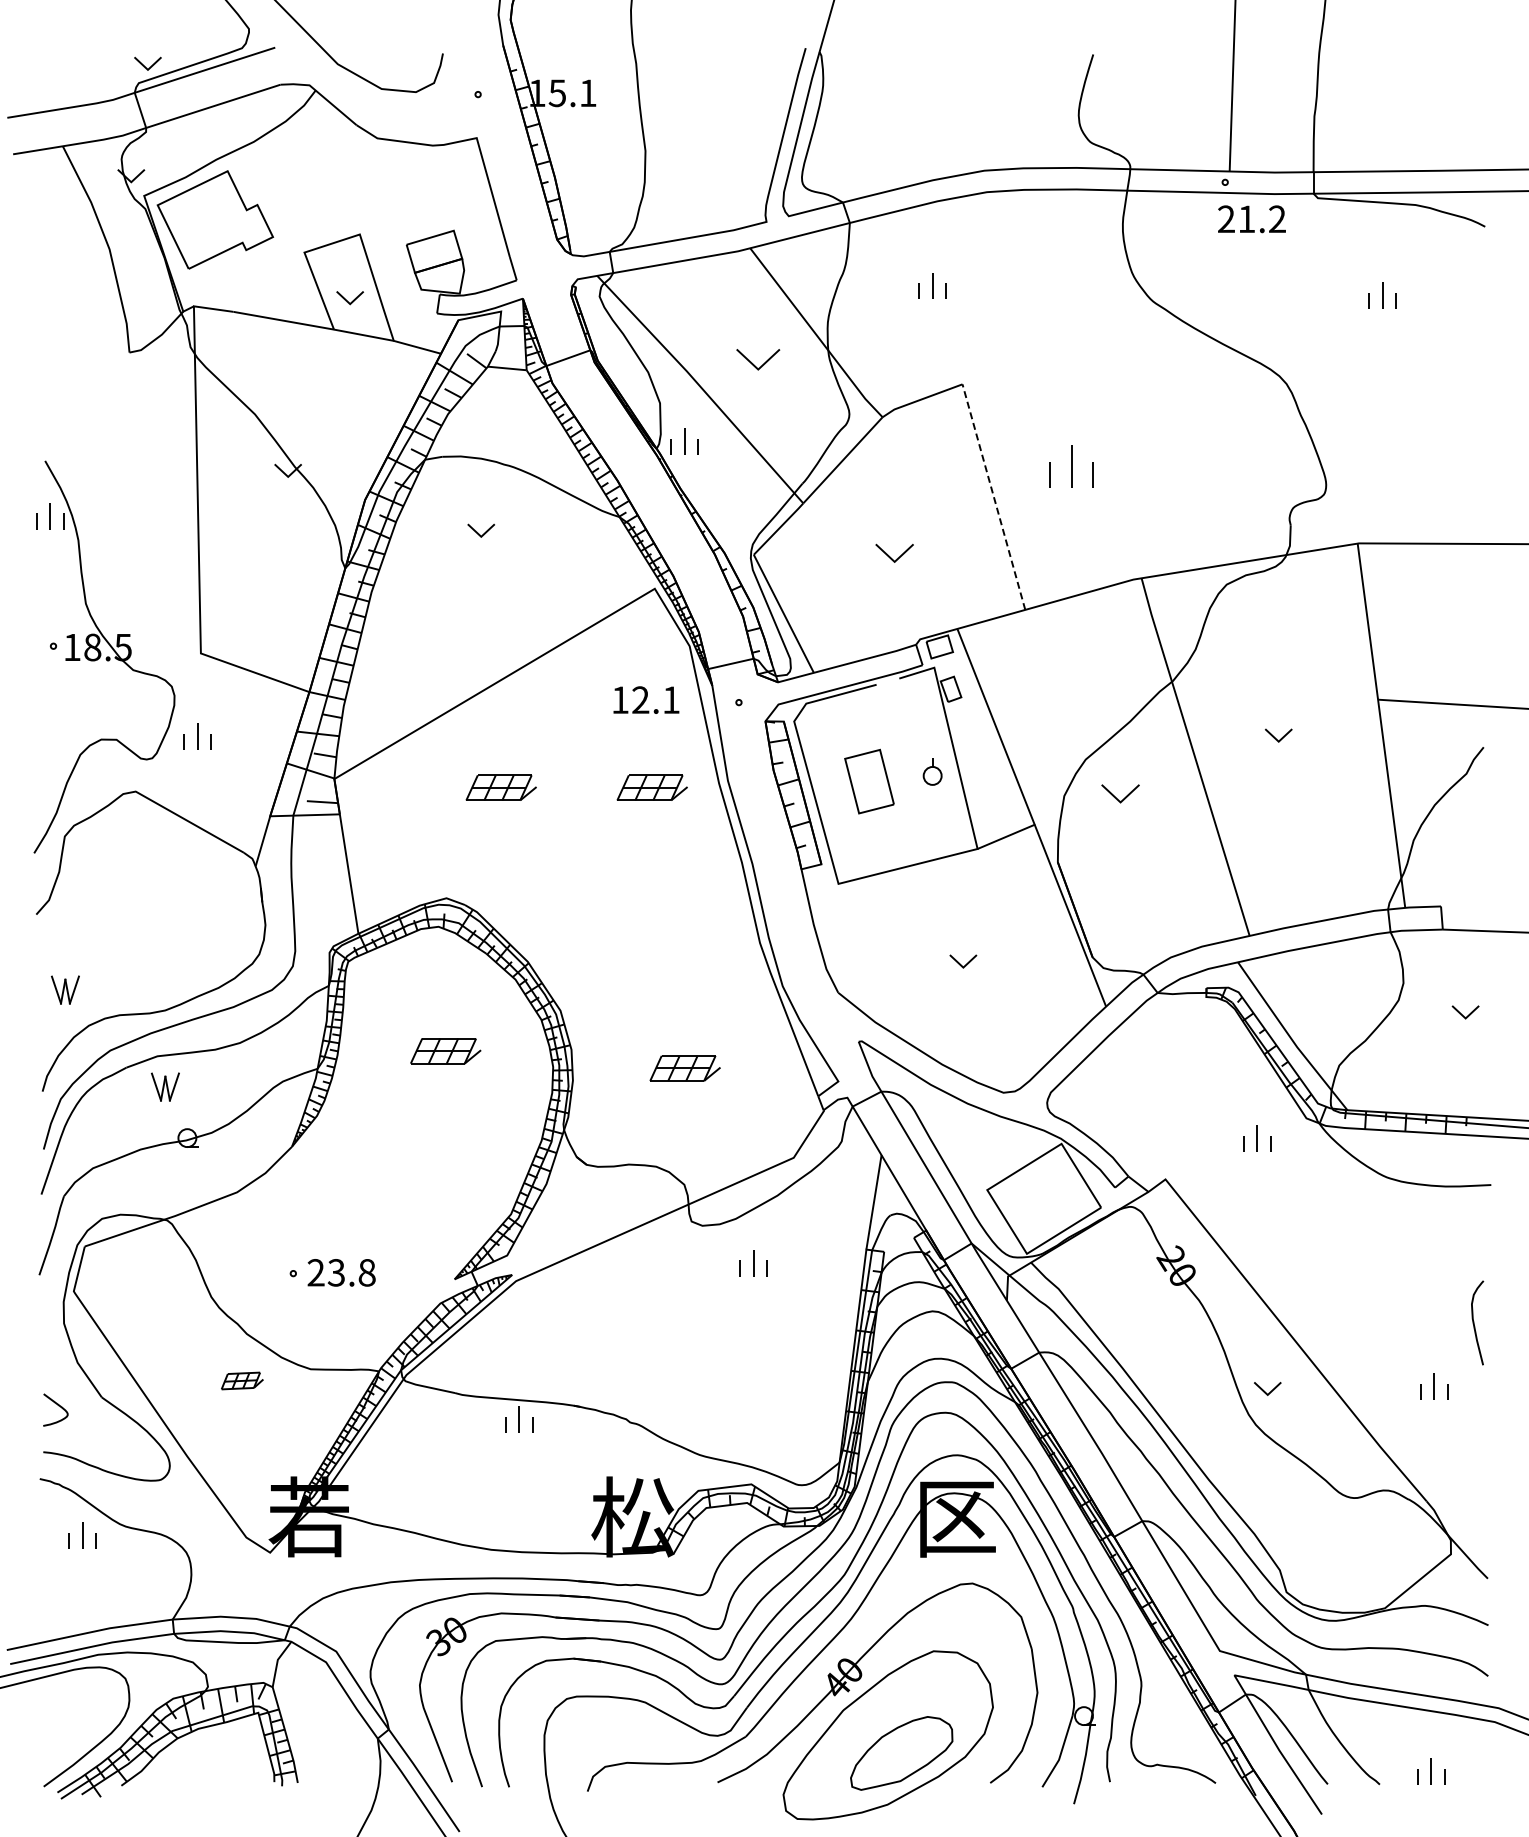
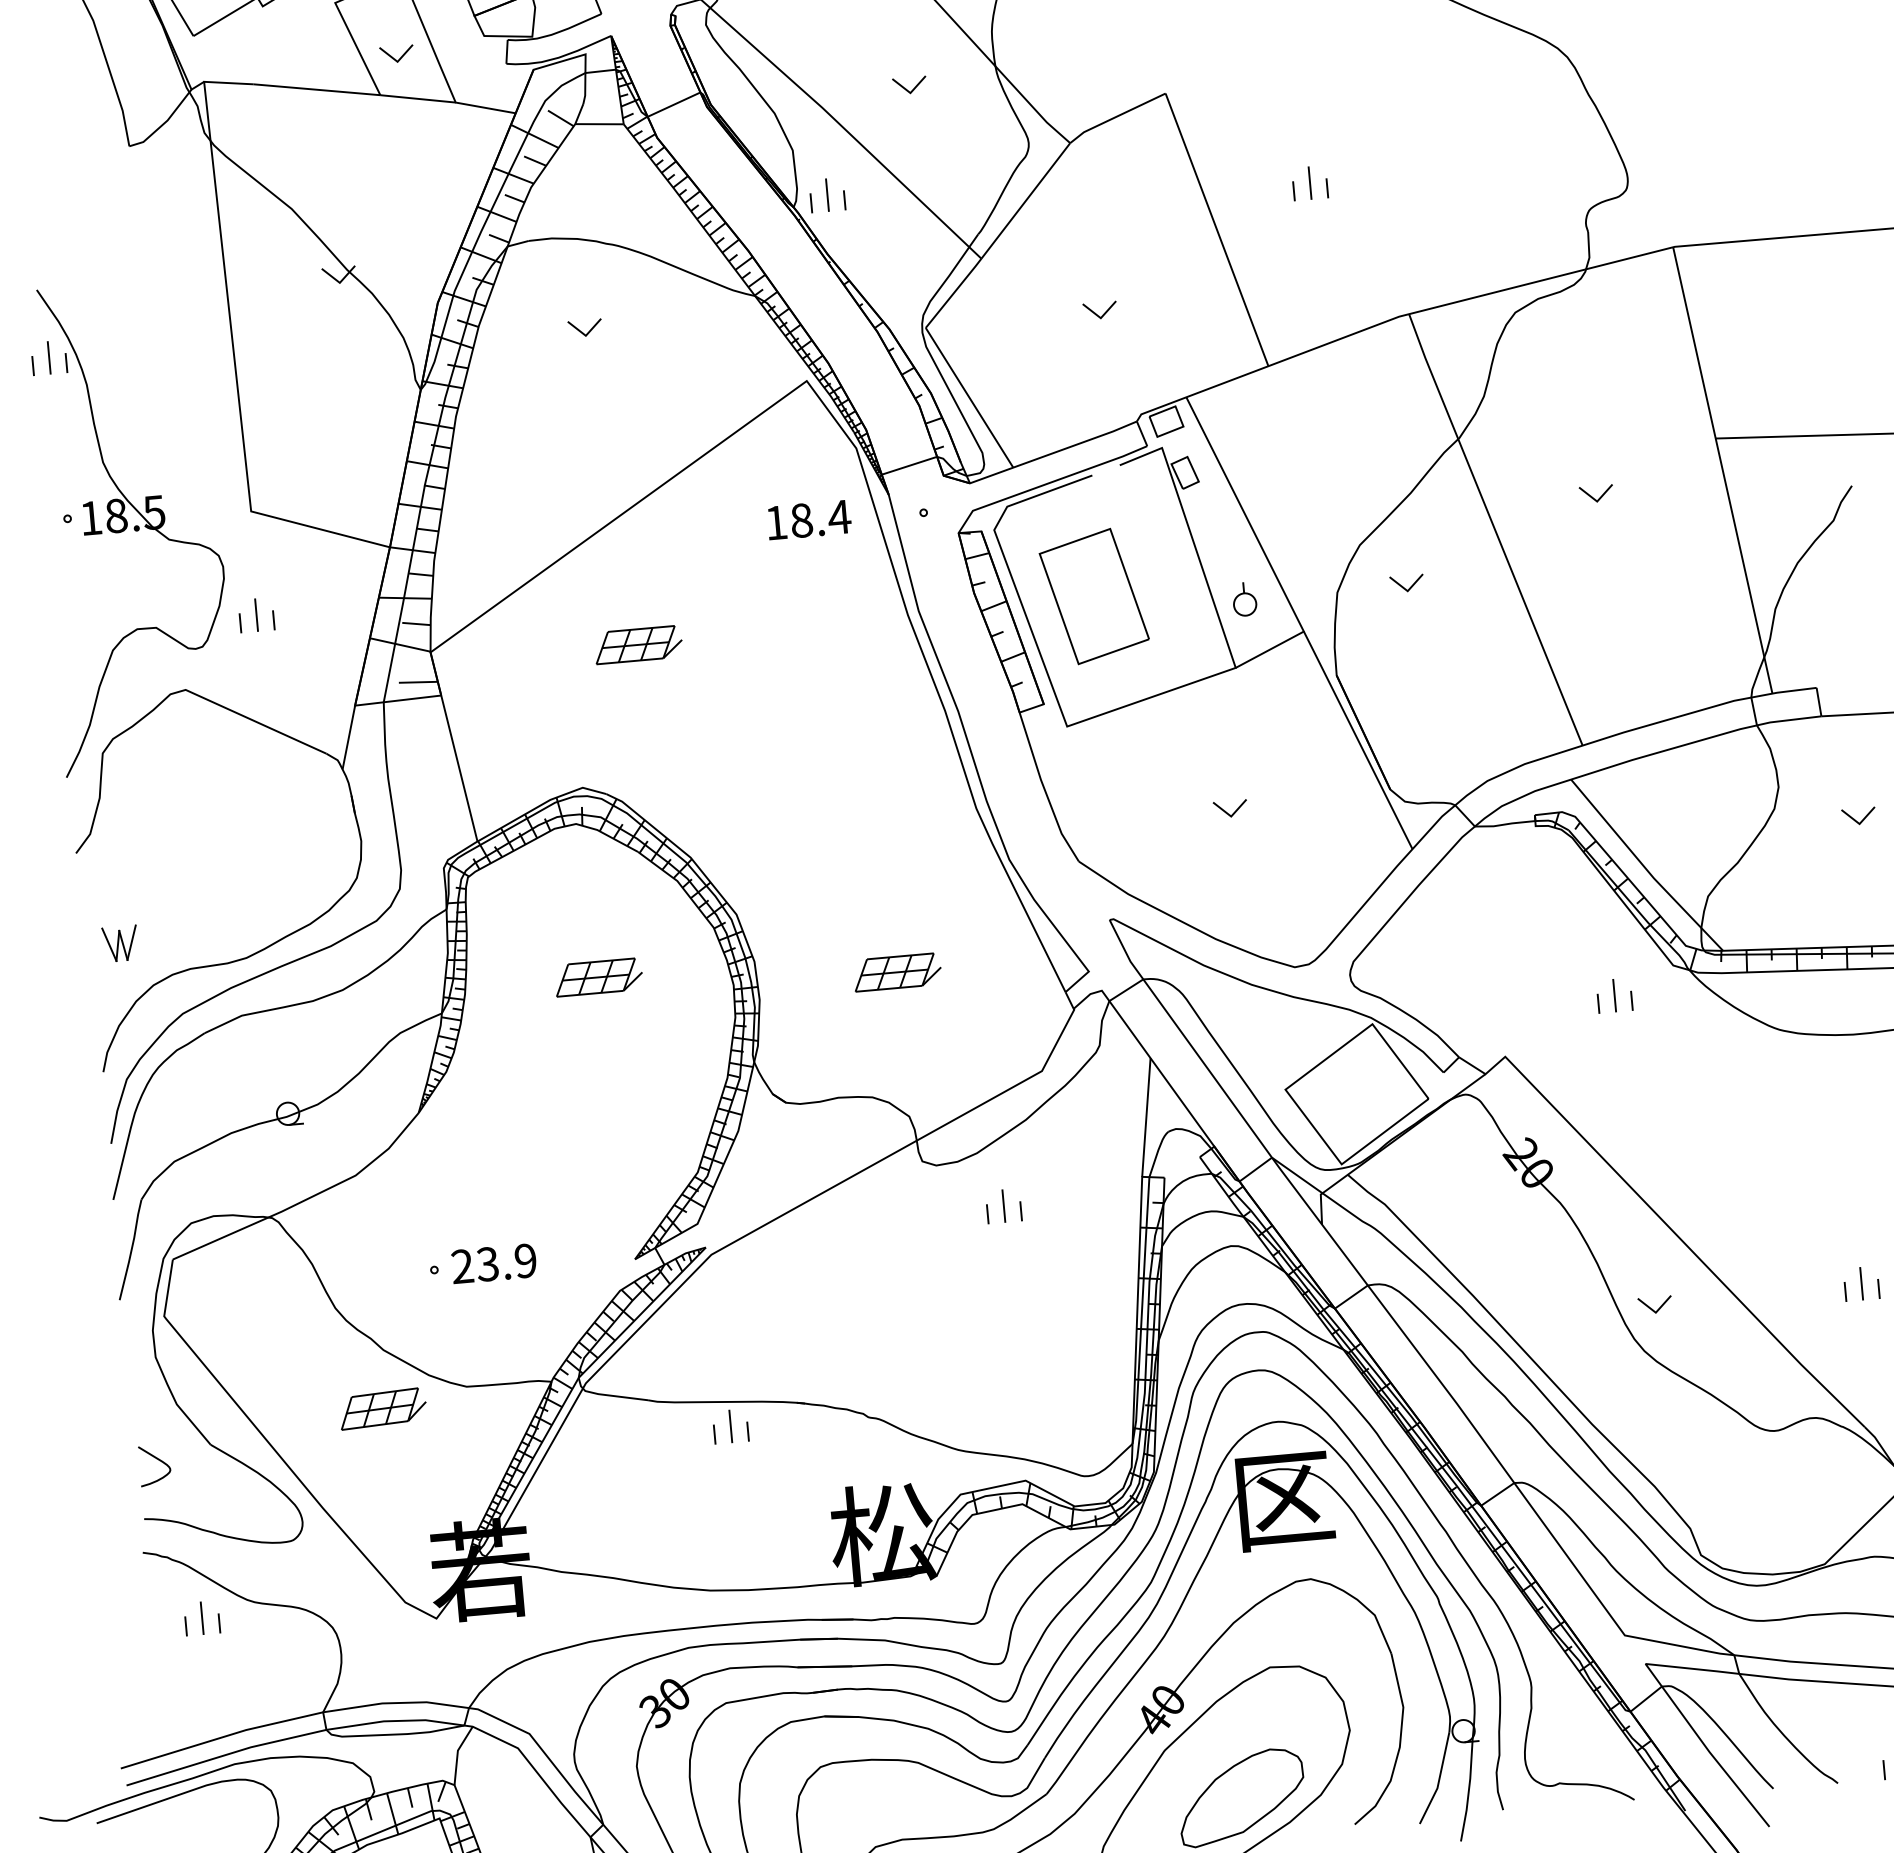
part: (758, 359) -> (909, 85), size x0.62
part: (1071, 466) -> (1309, 183), size x0.62
line: (993, 496) -> (1216, 229), dashed -> solid
part: (894, 553) -> (1100, 310), size x0.71
text: (656, 699) -> (821, 518), 12.1 -> 18.4
part: (932, 771) -> (1244, 599), moved
part: (869, 781) -> (1094, 596), size x1.67
part: (651, 787) -> (824, 627), removed
part: (1120, 793) -> (1406, 583), size x0.71
part: (165, 1086) -> (255, 1052), removed
text: (366, 1272) -> (524, 1260), 23.8 -> 23.9
part: (242, 1380) -> (383, 1408), size x1.67

